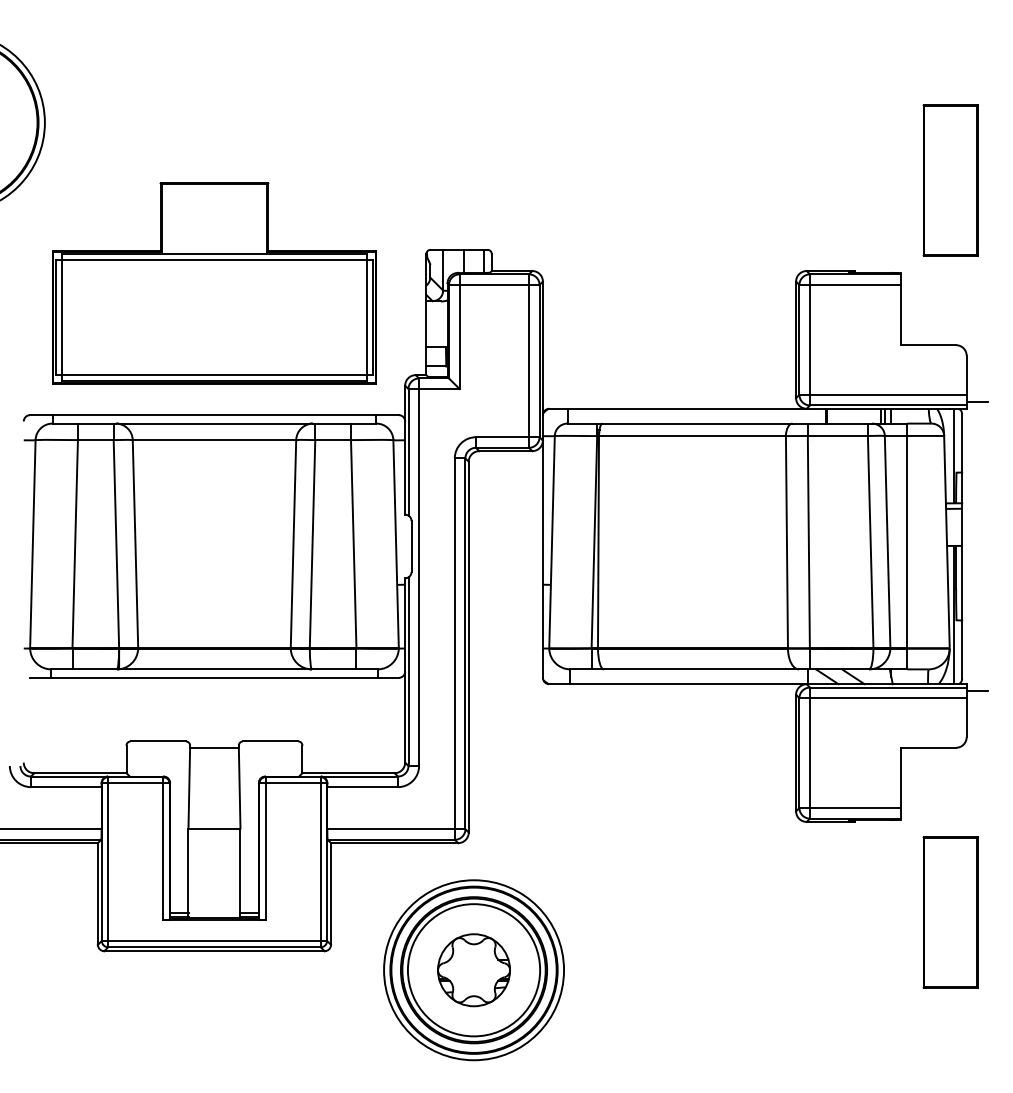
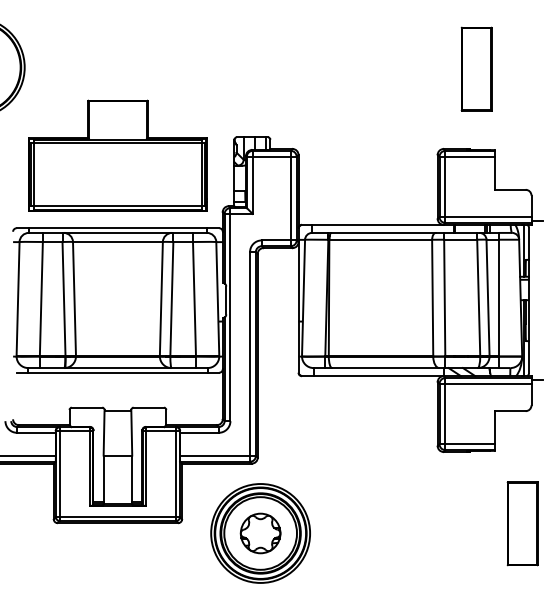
part: (950, 179) -> (476, 68), moved
part: (950, 912) -> (522, 523), moved

